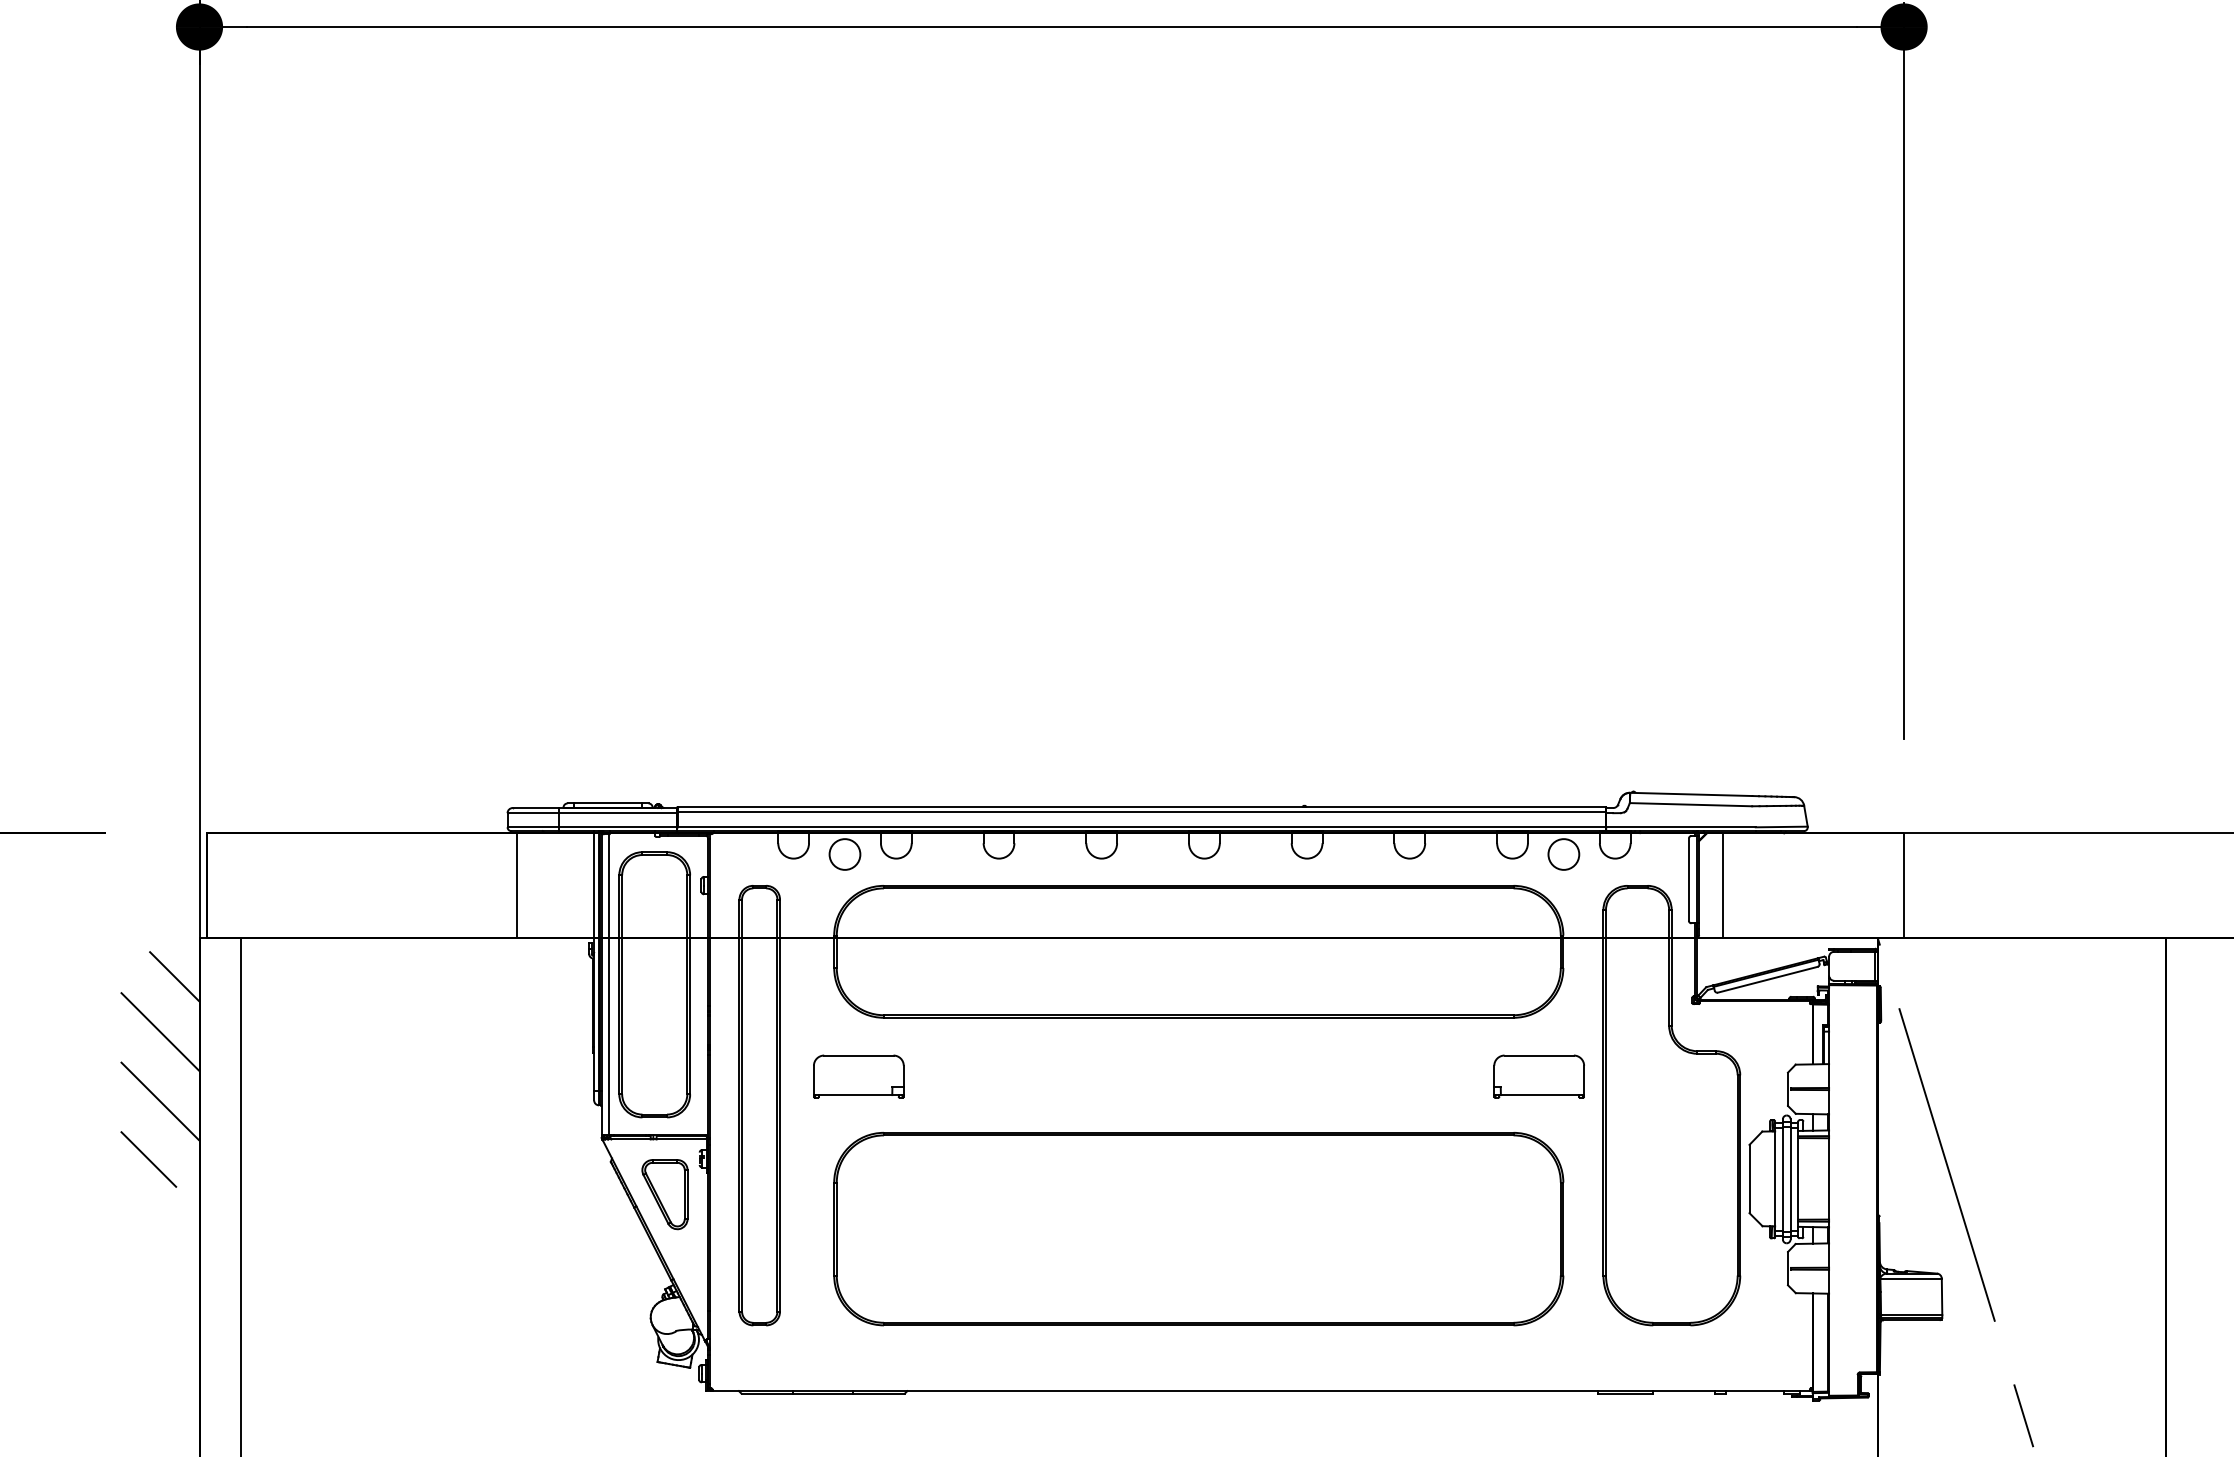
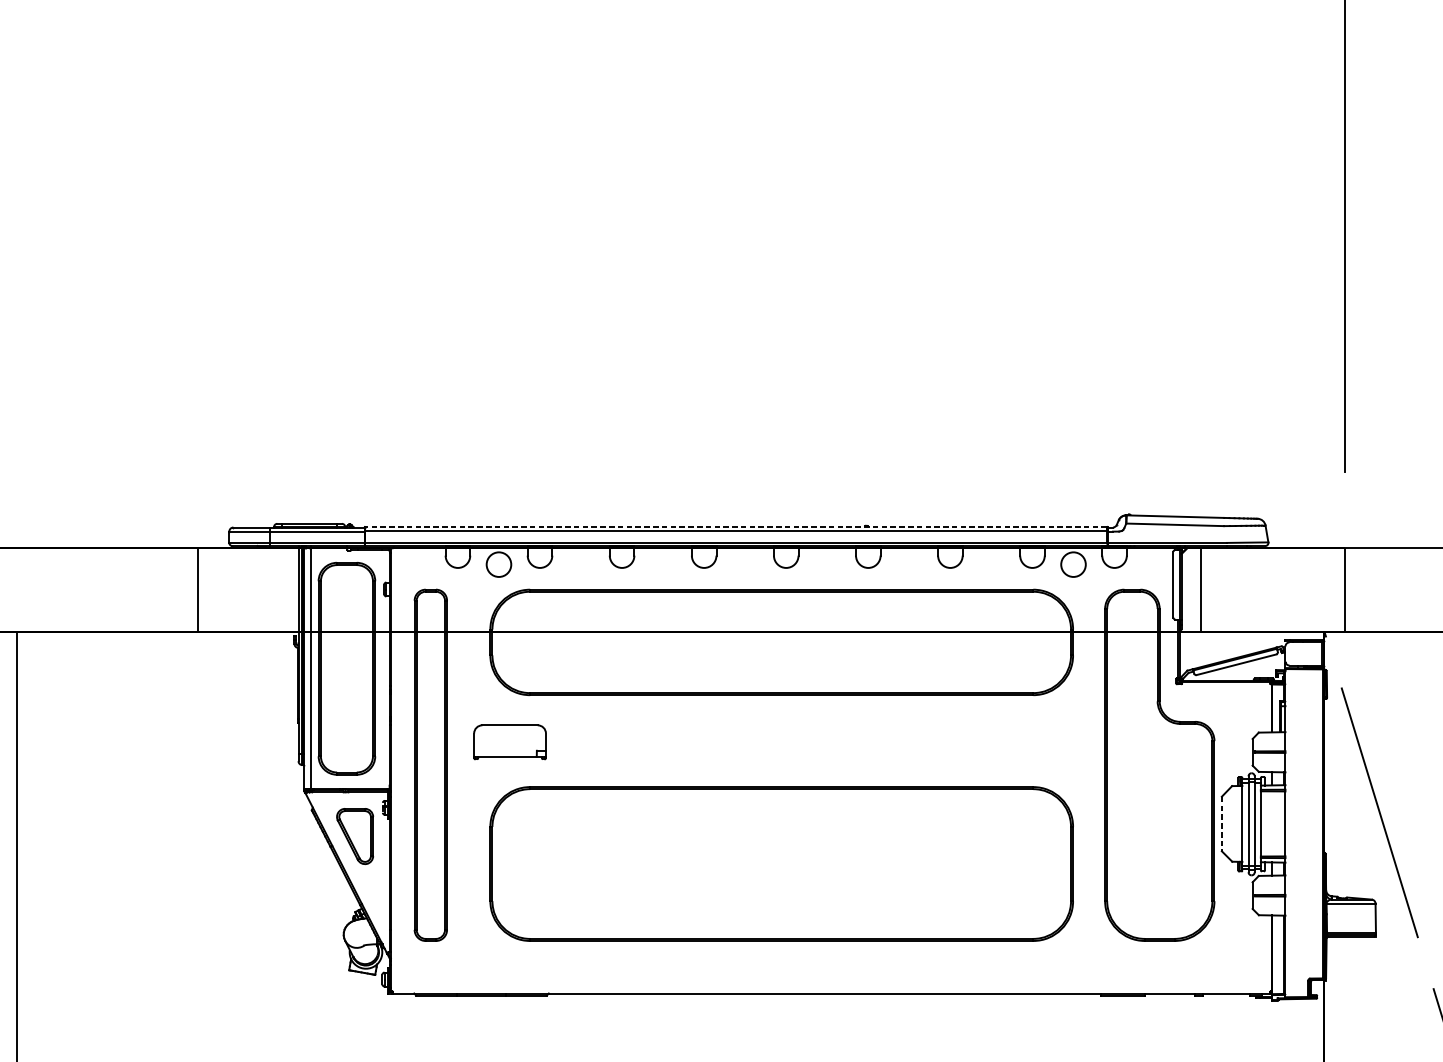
line: (1141, 807) -> (735, 527), solid -> dashed
line: (516, 885) -> (197, 589), moved
part: (1538, 1076) -> (1053, 742), removed
line: (1749, 1179) -> (1221, 824), solid -> dashed

